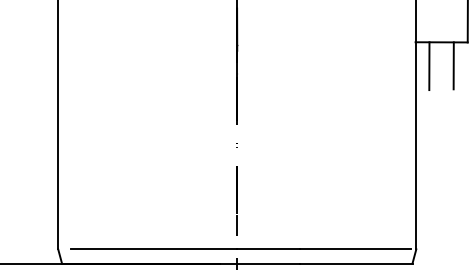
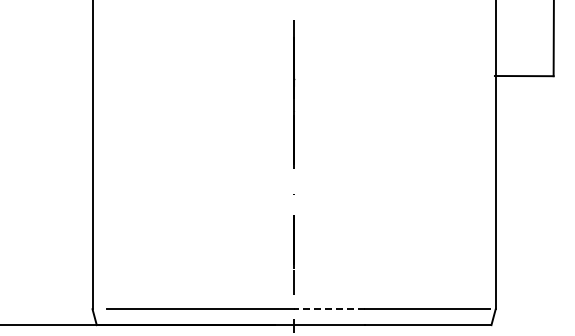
line: (429, 65) -> (510, 102), removed
line: (453, 65) -> (537, 102), removed
line: (267, 249) -> (328, 309), solid -> dashed

